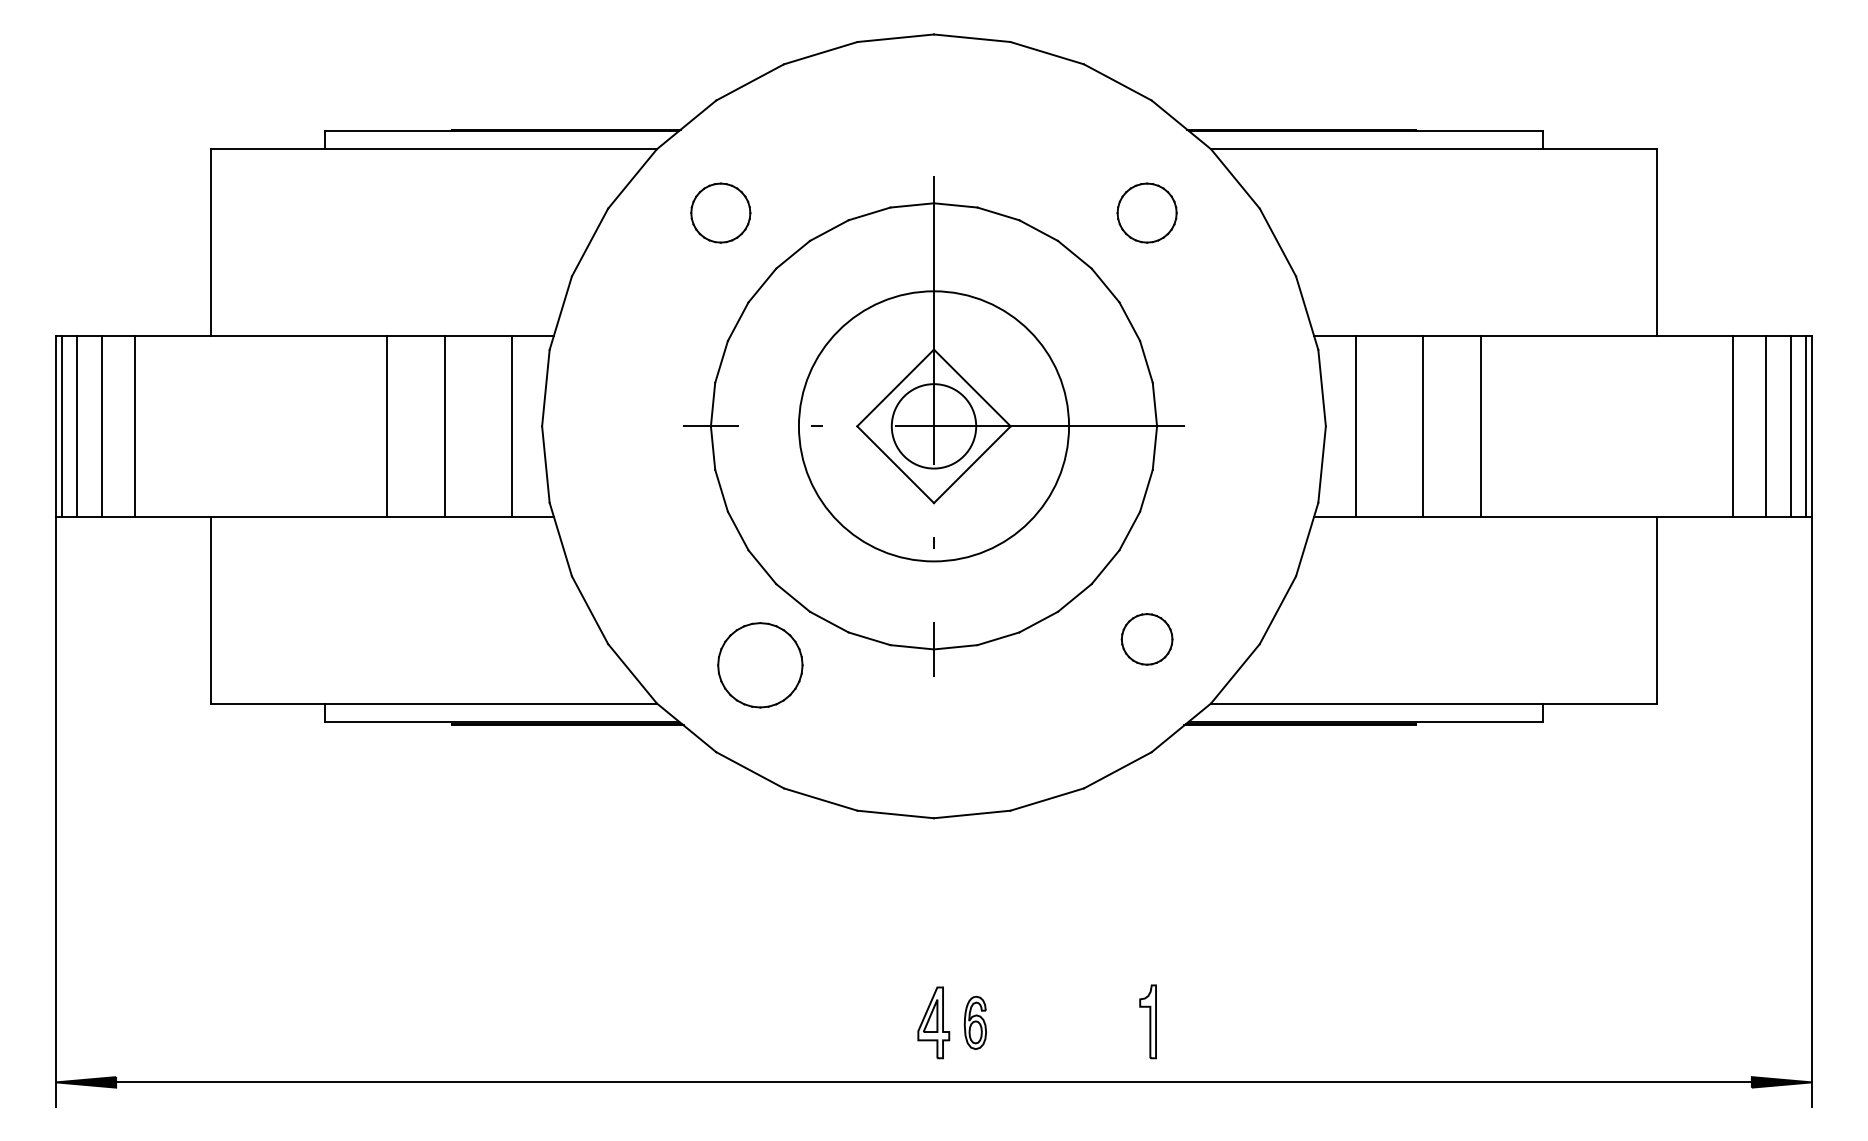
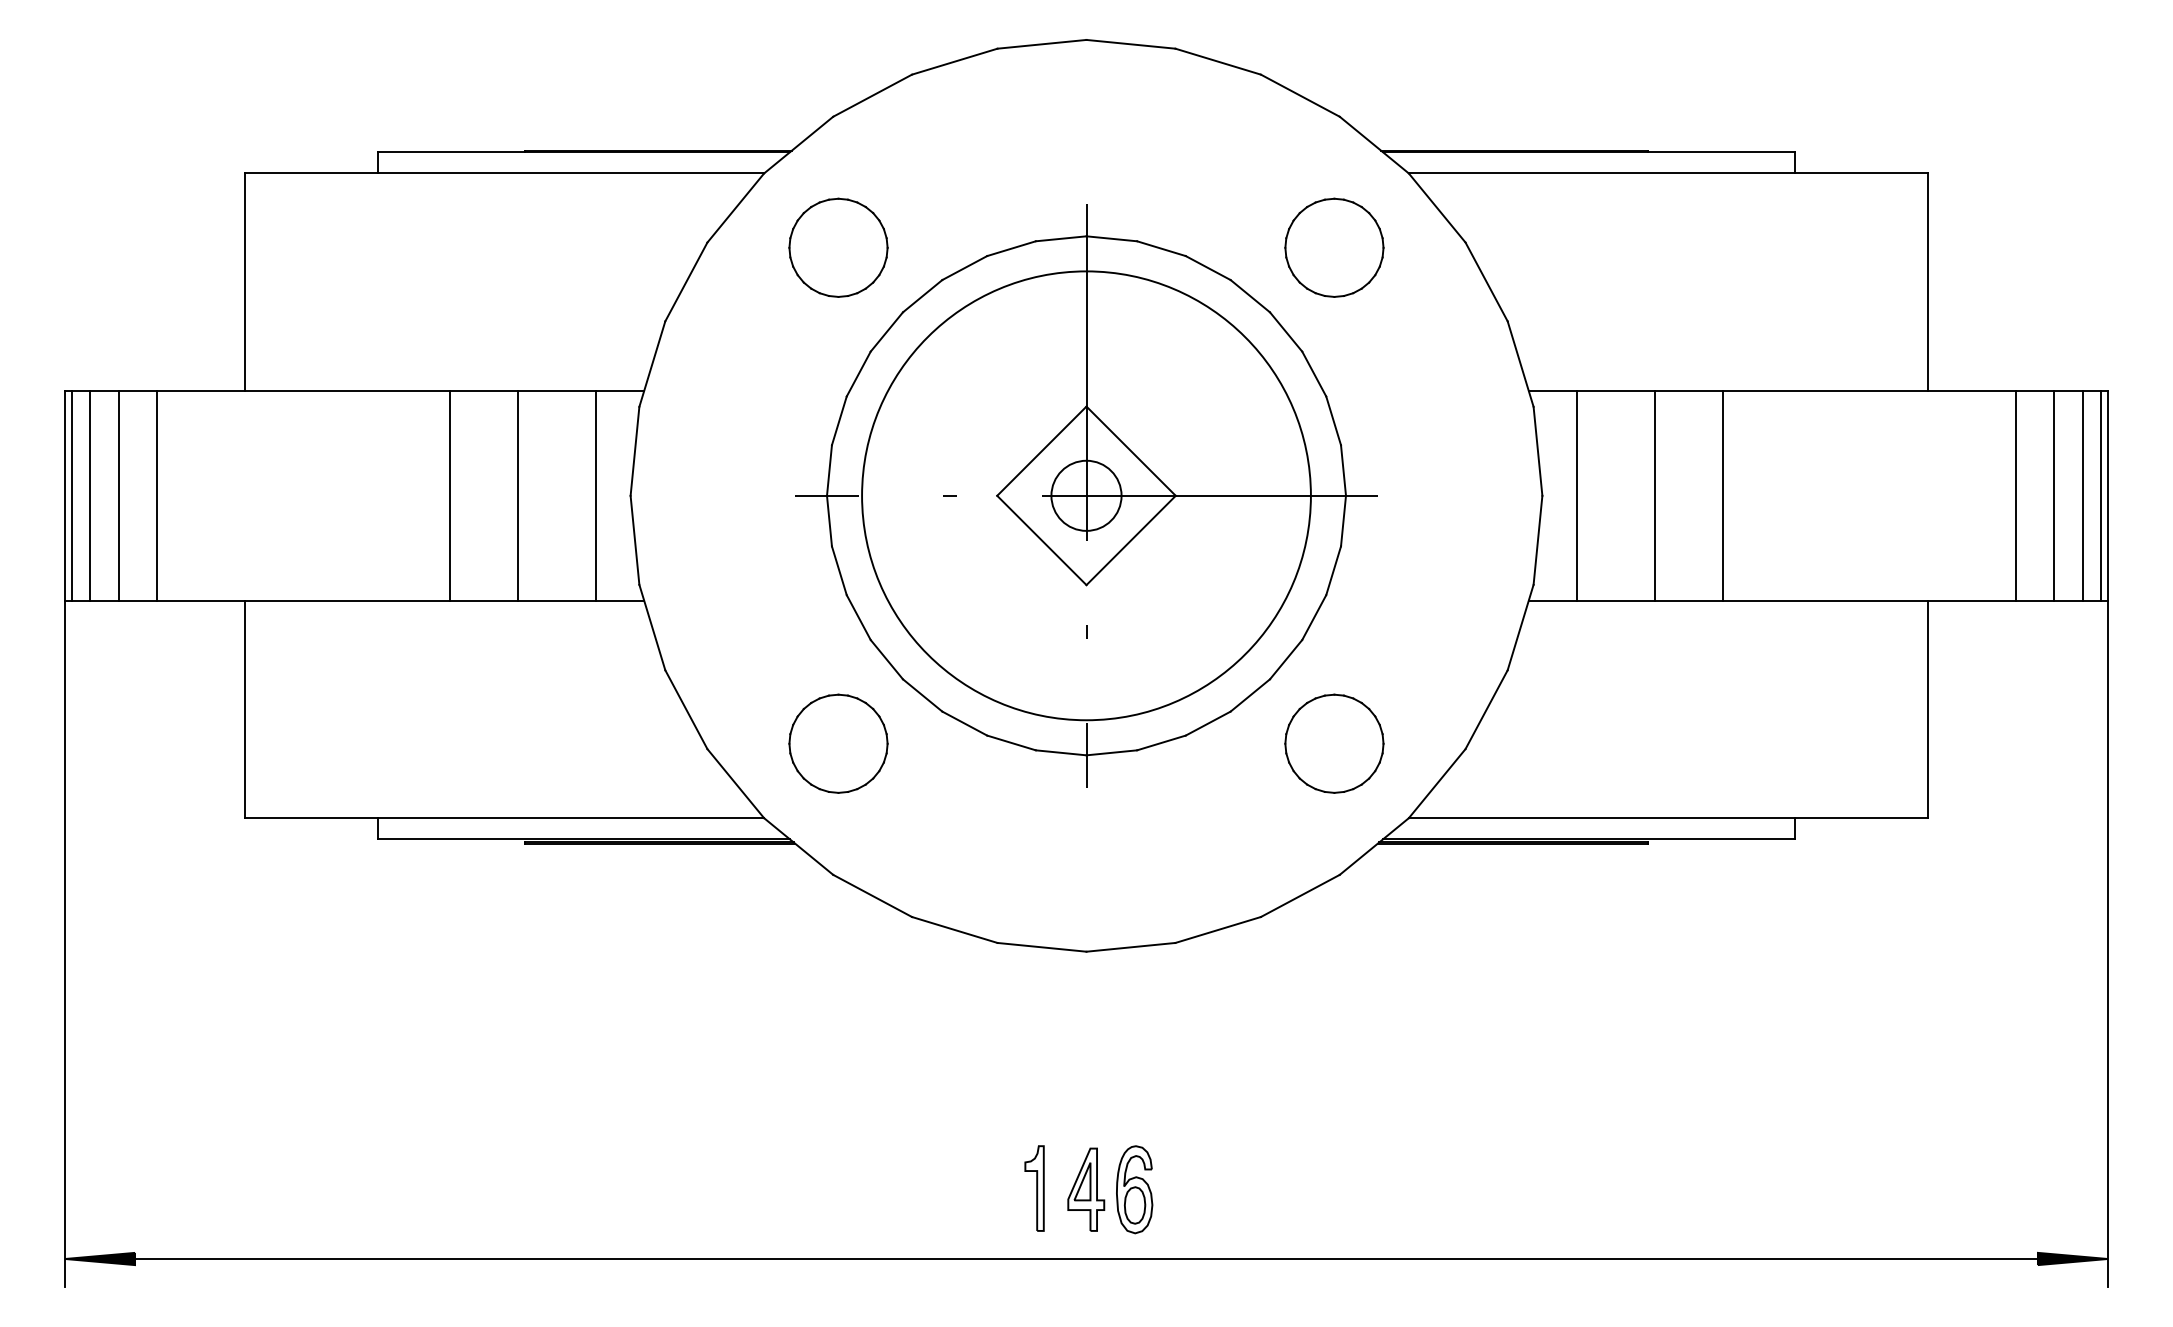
part: (720, 212) -> (838, 247), size x1.43
part: (1147, 212) -> (1334, 247), size x1.43
circle: (934, 426) -> (1086, 495), size x0.71
circle: (934, 426) -> (1086, 495), size x1.43
part: (1147, 639) -> (1334, 743), size x1.67
part: (760, 665) -> (838, 743), moved
part: (1148, 1021) -> (1034, 1188), moved
part: (975, 1022) -> (1134, 1189), size x1.43

